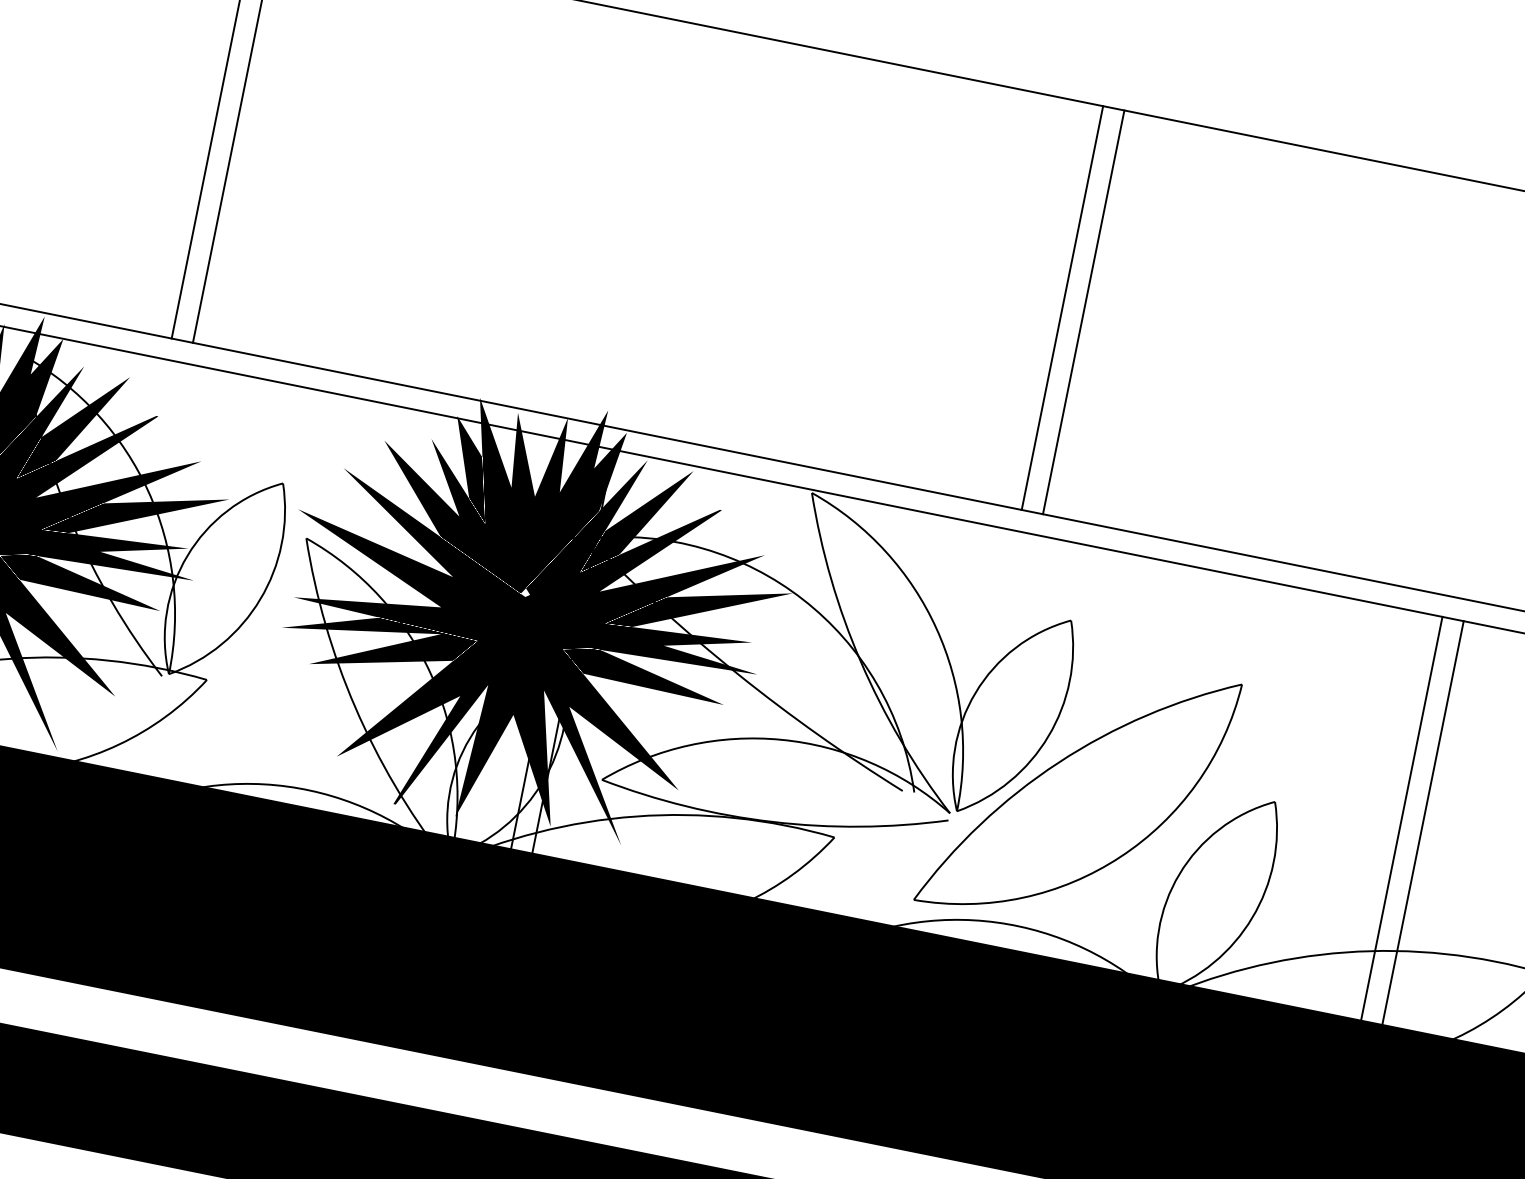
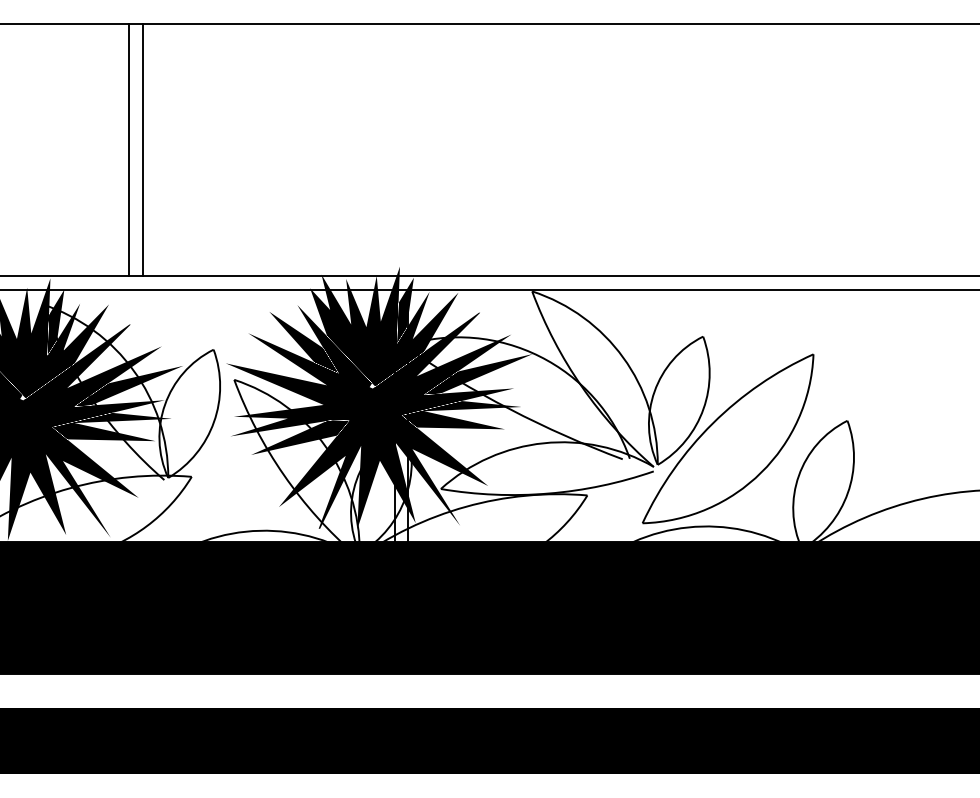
line: (1062, 308) -> (660, 150), removed
line: (1083, 312) -> (673, 150), removed
line: (1401, 818) -> (925, 415), removed
line: (1422, 822) -> (938, 415), removed

